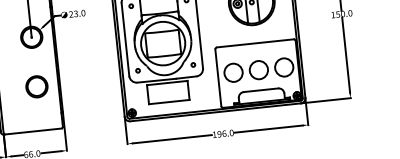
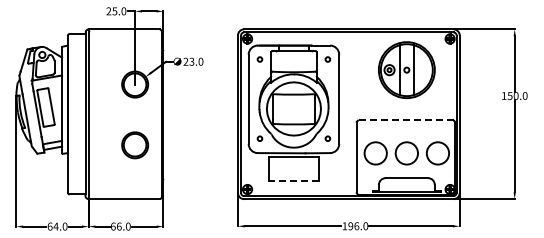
line: (254, 43) -> (405, 120), solid -> dashed
line: (168, 101) -> (293, 180), solid -> dashed

